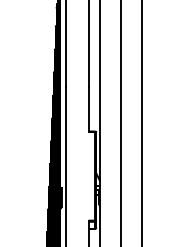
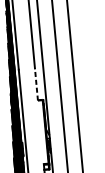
line: (88, 108) -> (36, 83), solid -> dashed

